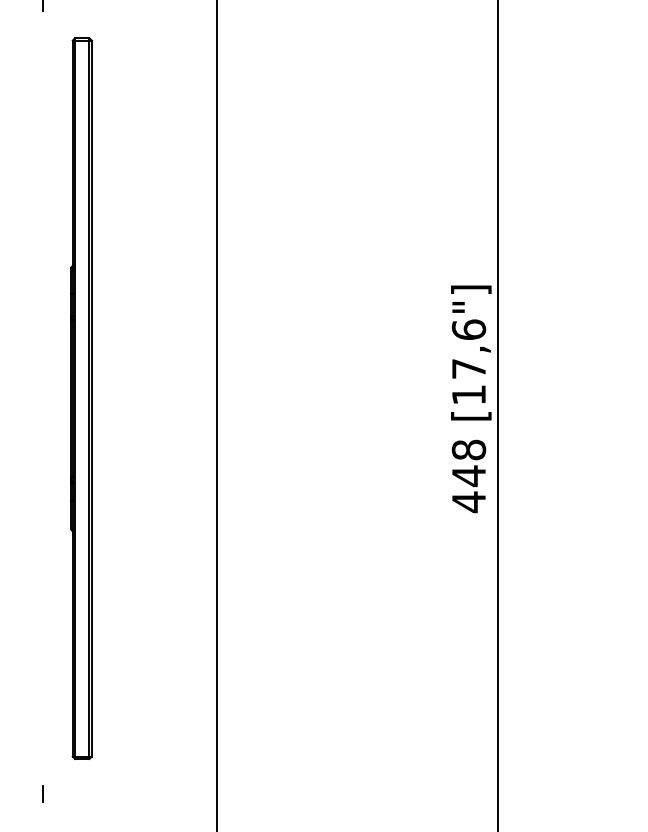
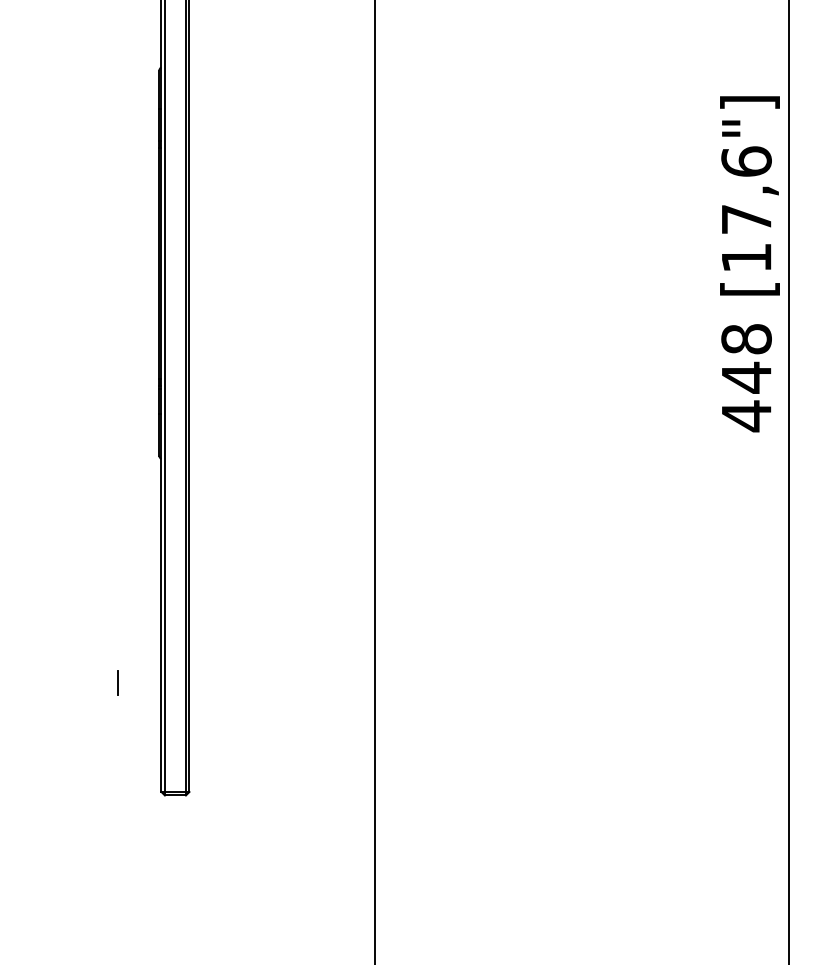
line: (42, 793) -> (116, 682), moved

